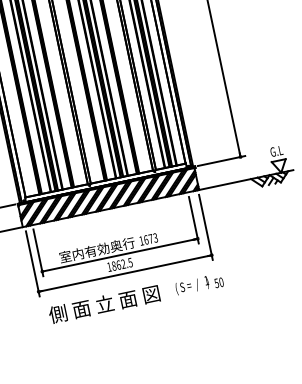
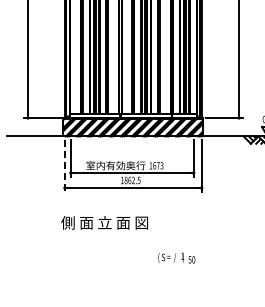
line: (32, 263) -> (64, 165), solid -> dashed
text: (198, 283) -> (176, 257), moved
text: (104, 303) -> (104, 222), moved

